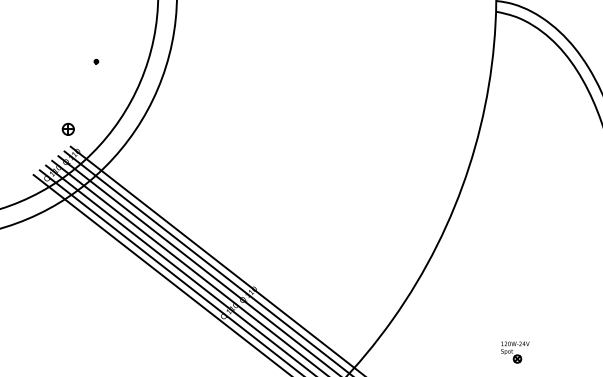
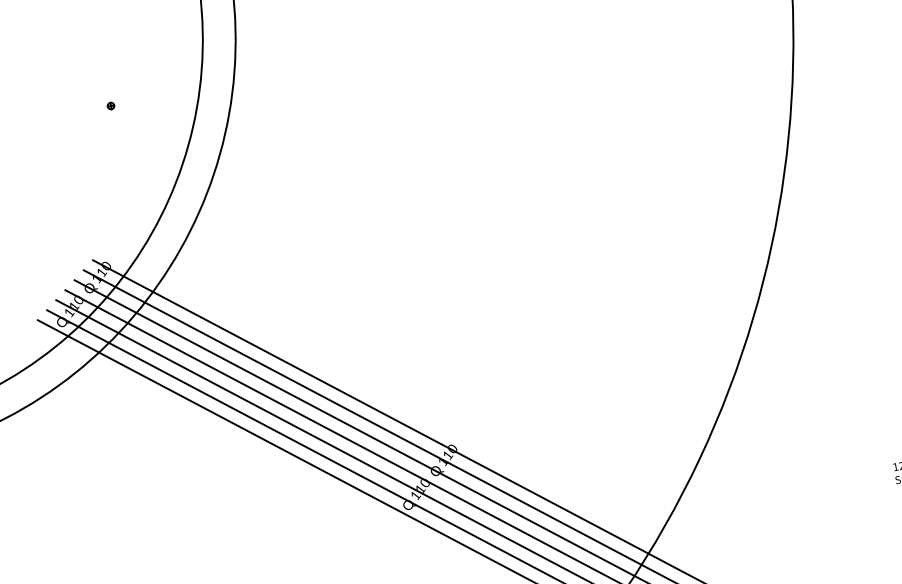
part: (67, 128) -> (81, 229), removed

